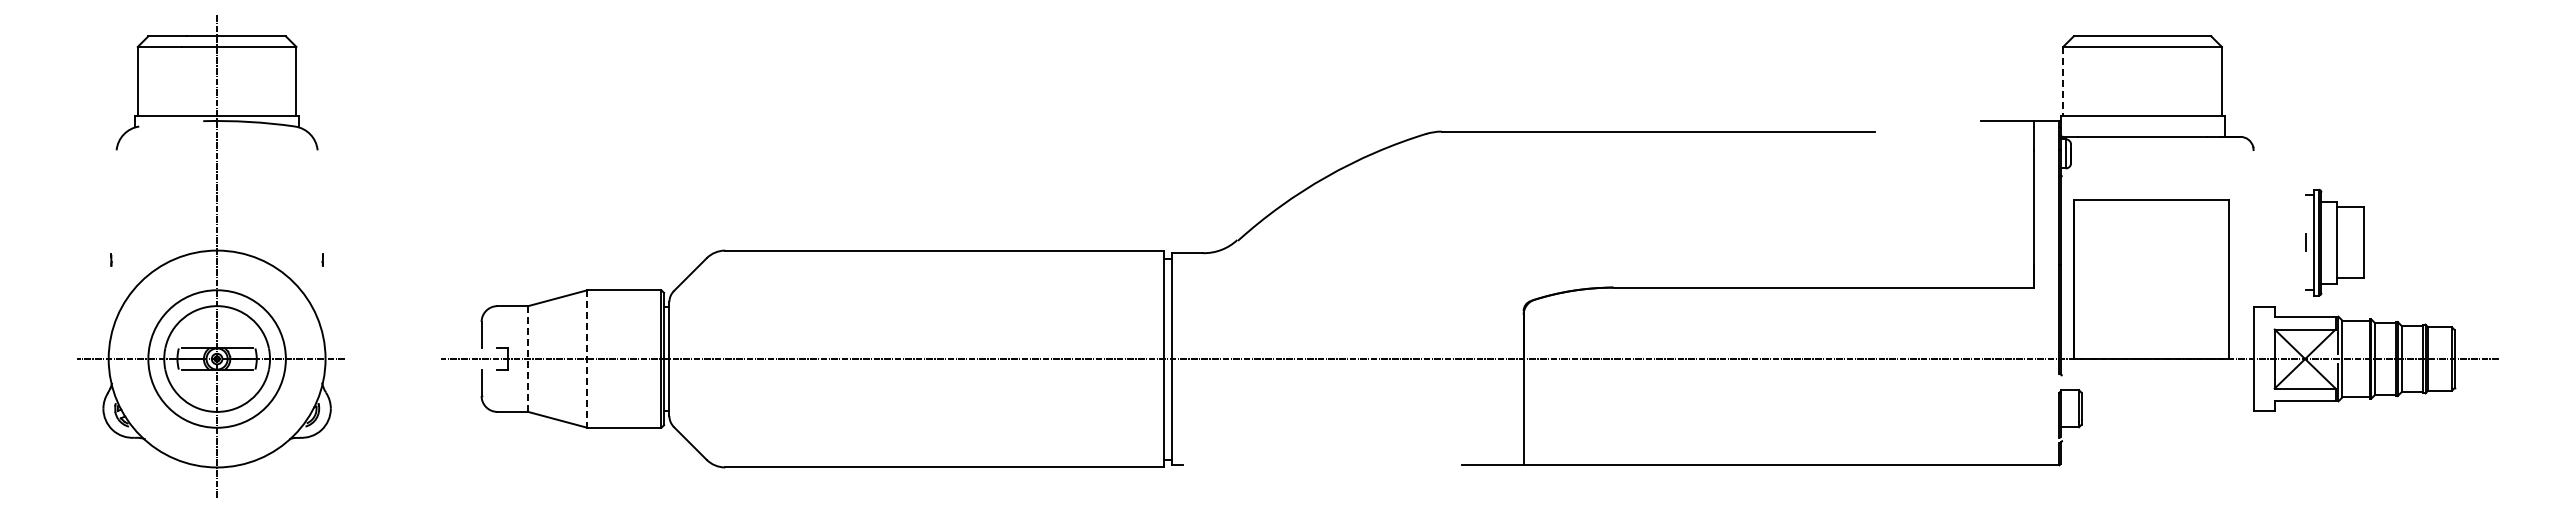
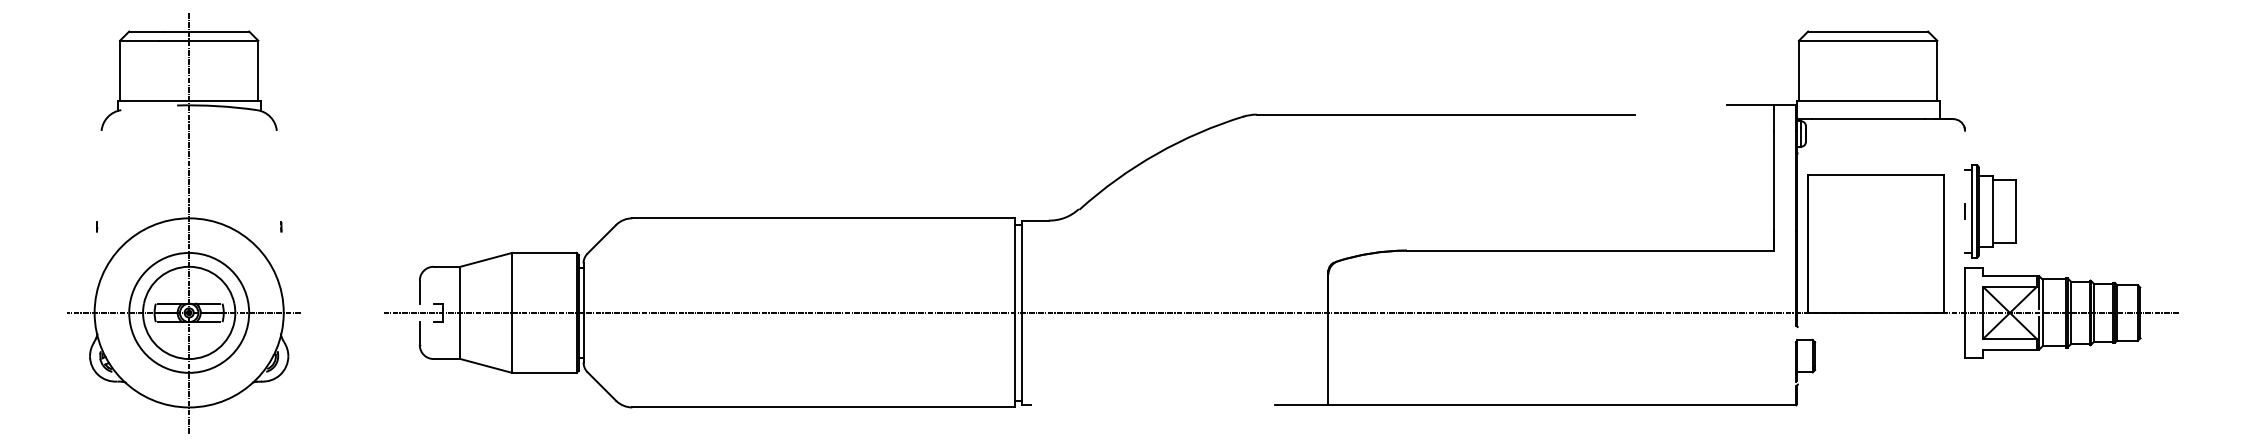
line: (2063, 81) -> (1799, 70), dashed -> solid
part: (2334, 242) -> (1990, 211), moved
line: (528, 359) -> (460, 313), dashed -> solid
line: (587, 359) -> (512, 313), dashed -> solid

